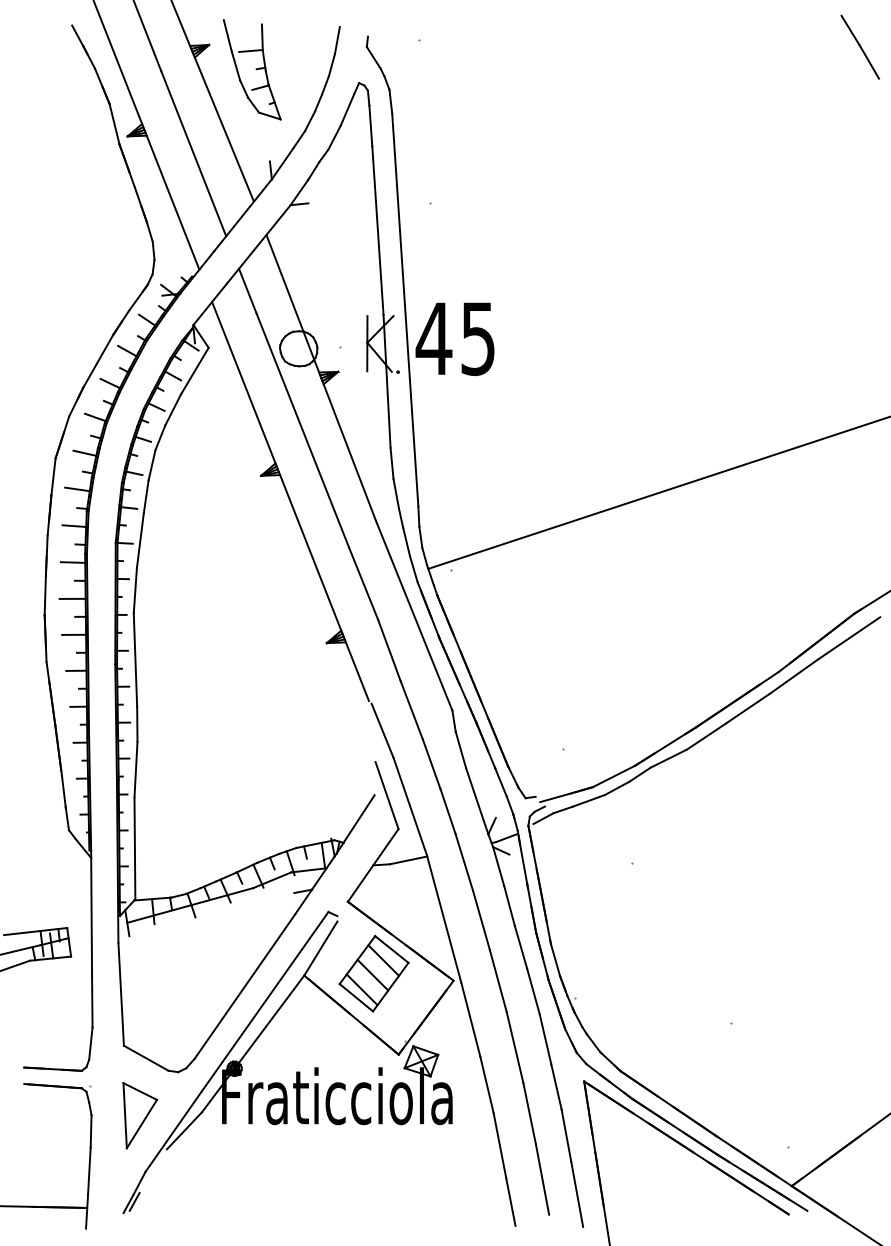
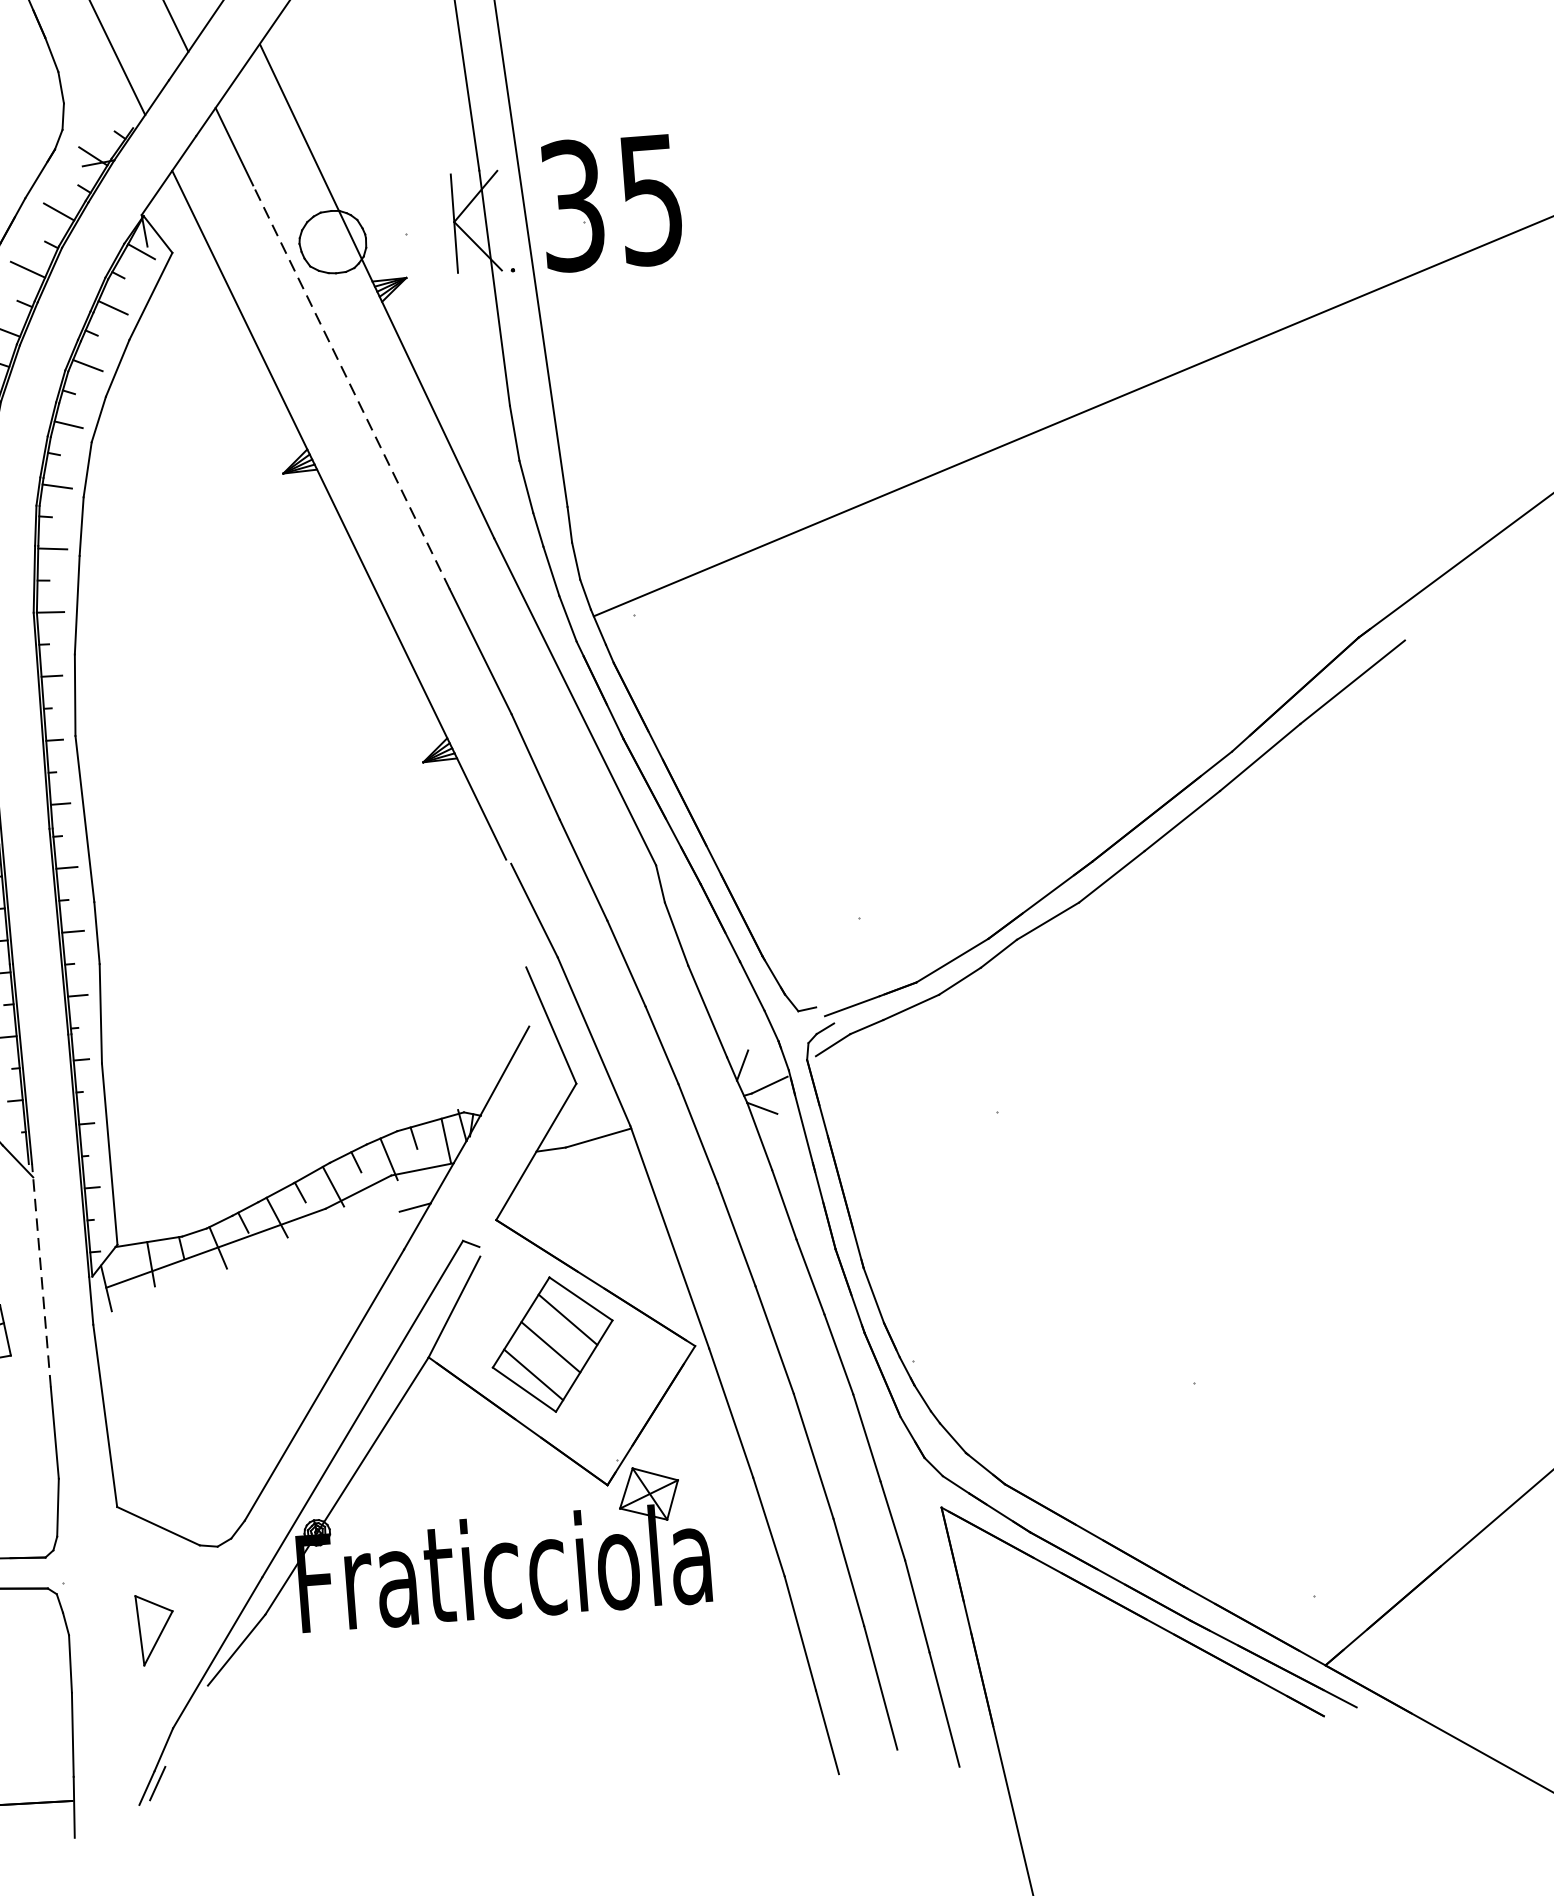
text: (433, 338) -> (571, 205), 45 -> 35
line: (302, 430) -> (350, 387), solid -> dashed
line: (91, 913) -> (41, 1276), solid -> dashed
part: (140, 1115) -> (156, 1628), size x0.6

